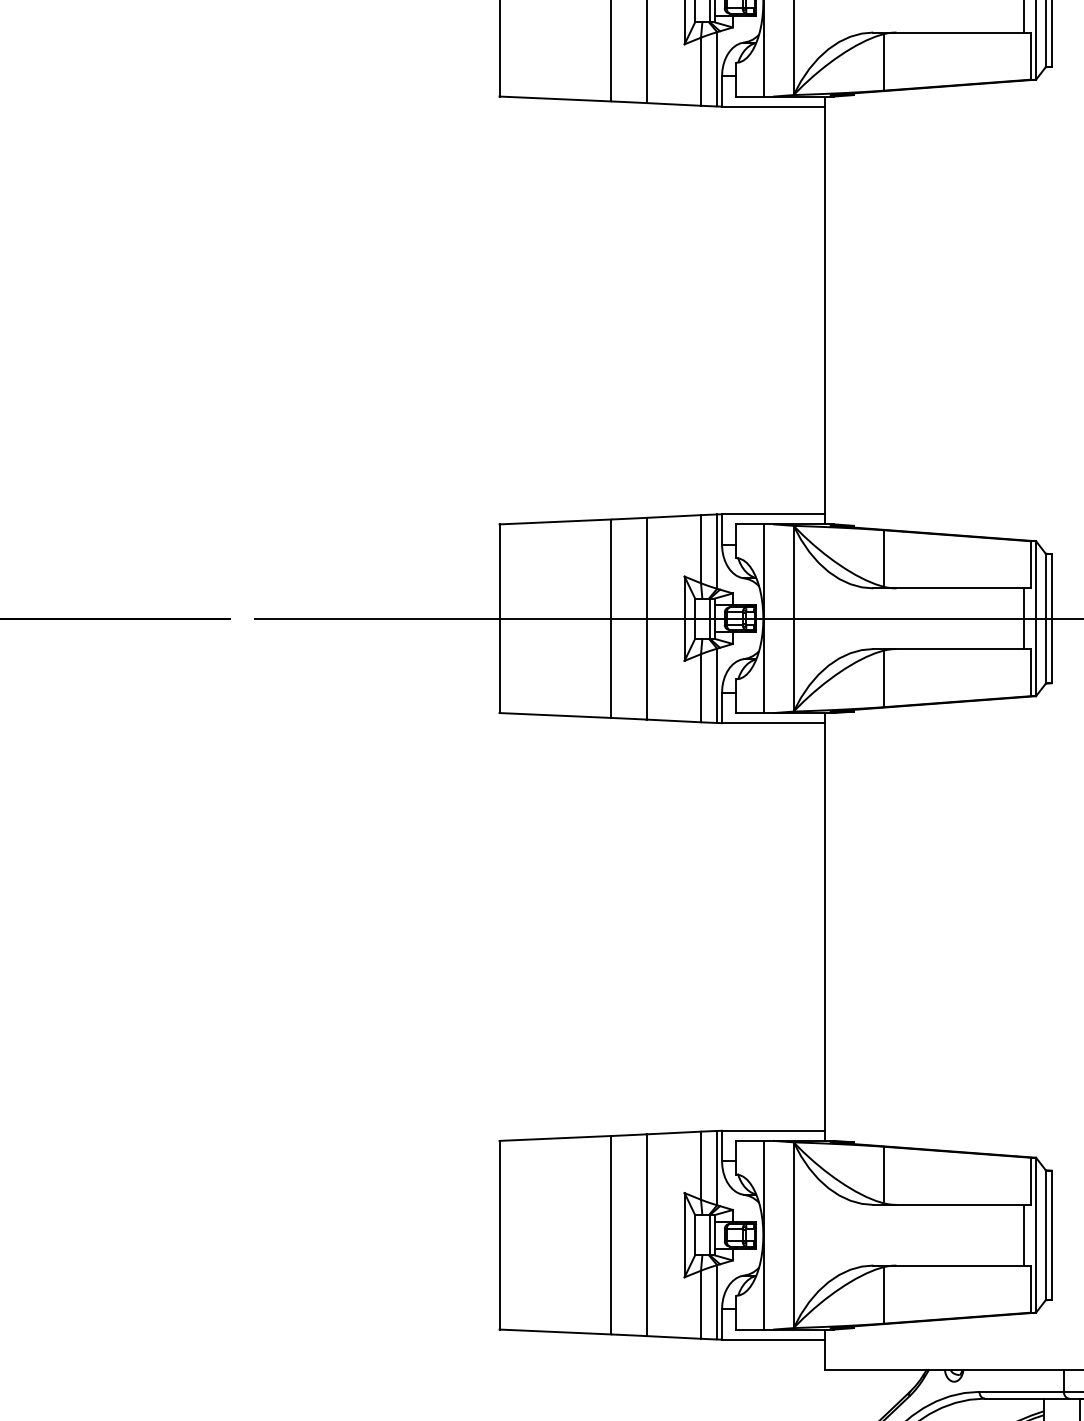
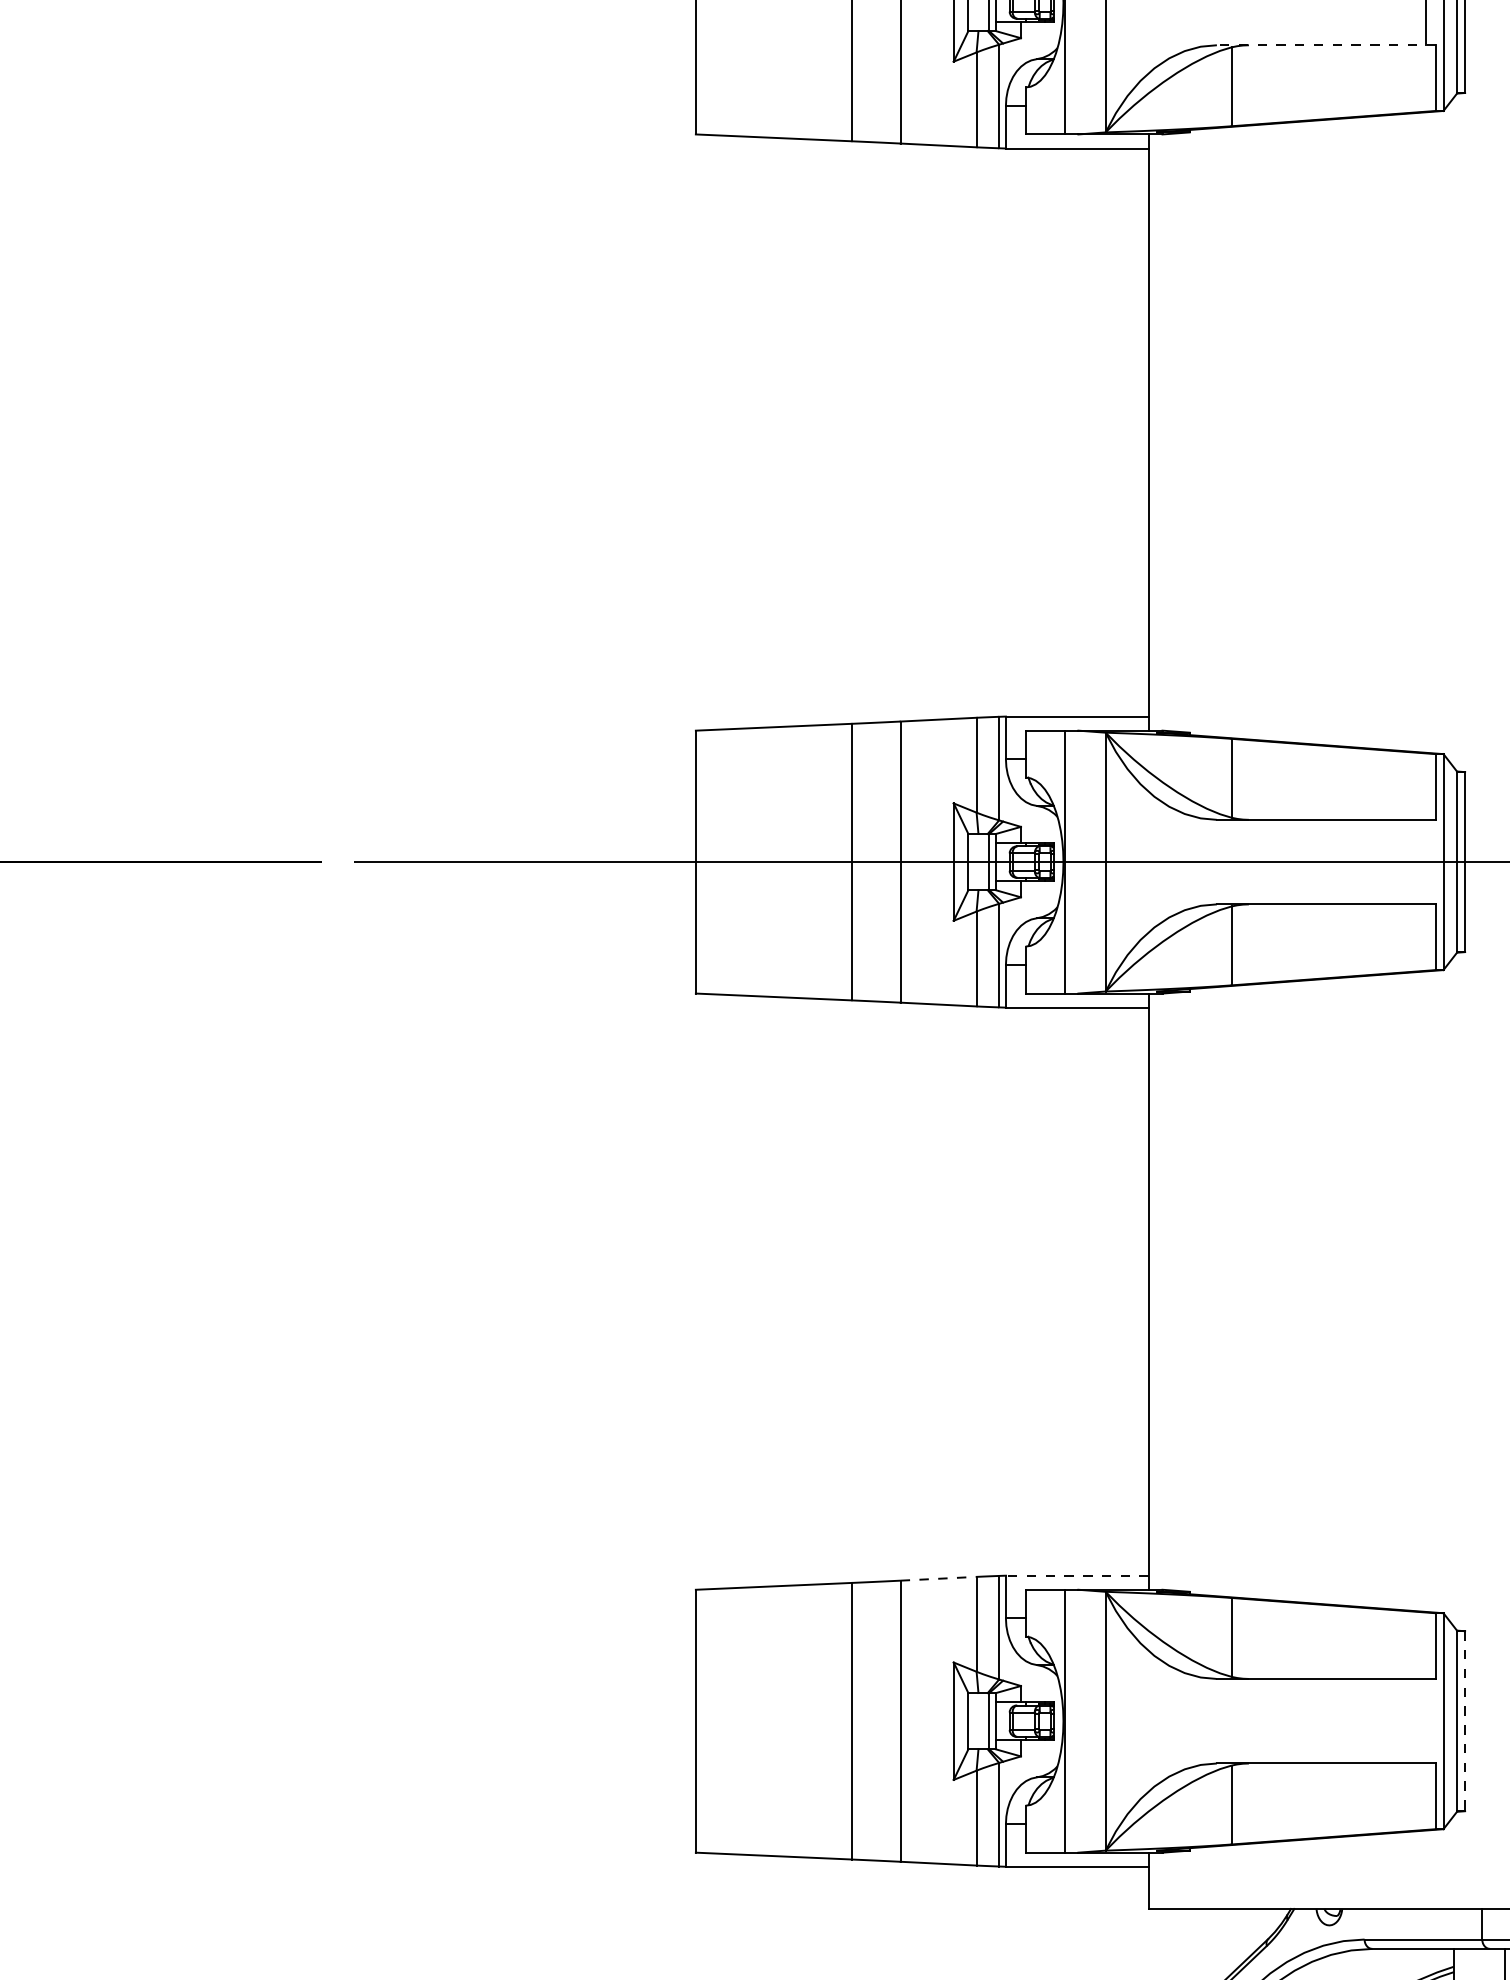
line: (952, 32) -> (1326, 45), solid -> dashed
line: (1023, 618) -> (1426, 861), removed
line: (772, 1130) -> (1076, 1575), solid -> dashed
line: (674, 1132) -> (939, 1578), solid -> dashed
line: (1023, 1234) -> (1426, 1720), removed
line: (1051, 1235) -> (1465, 1721), solid -> dashed

